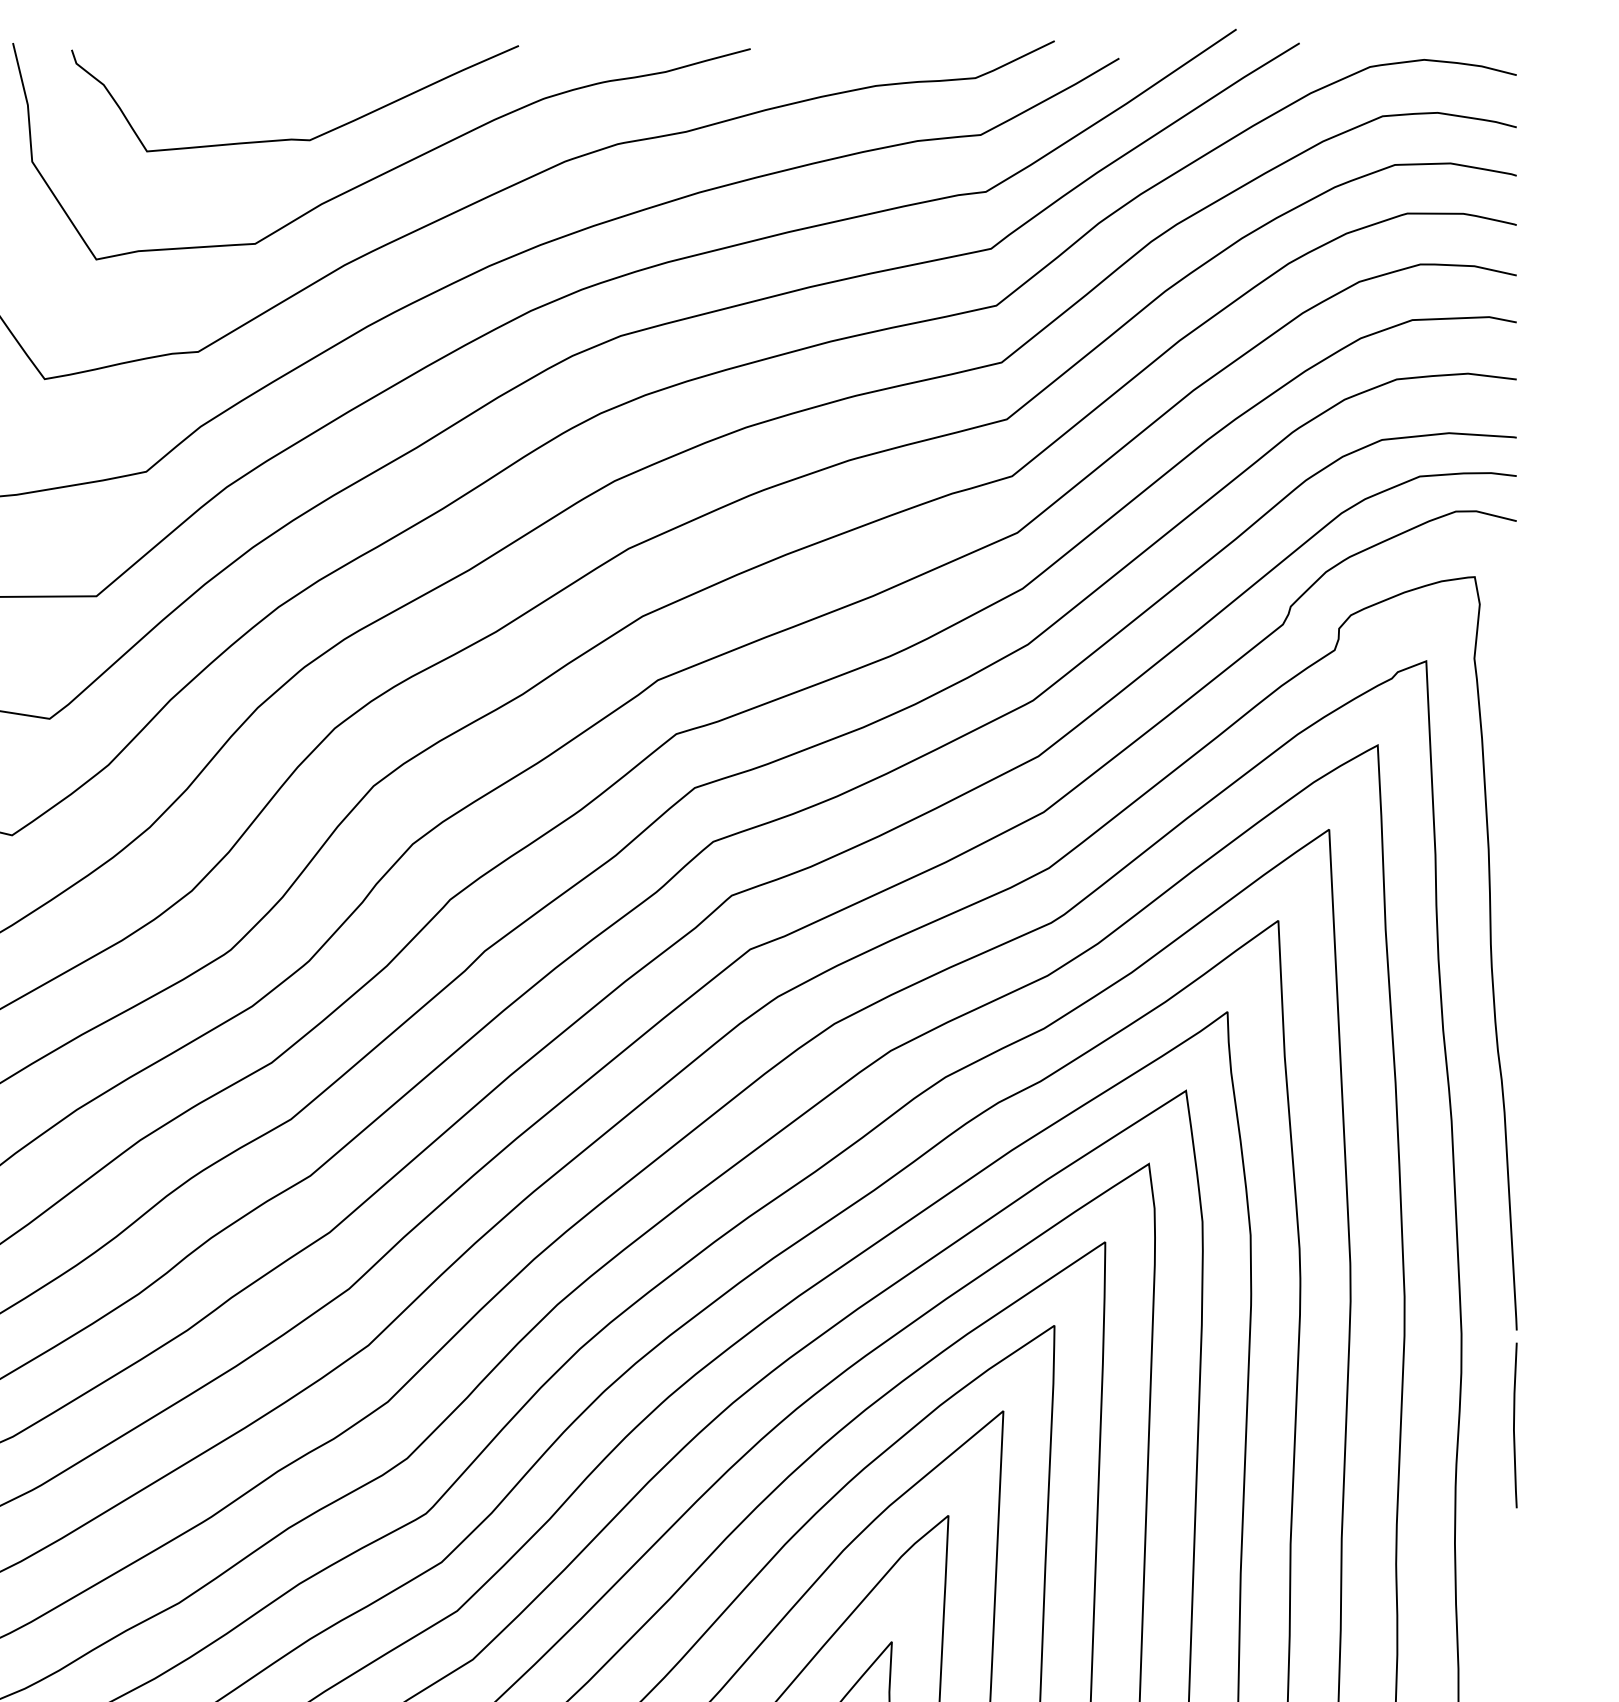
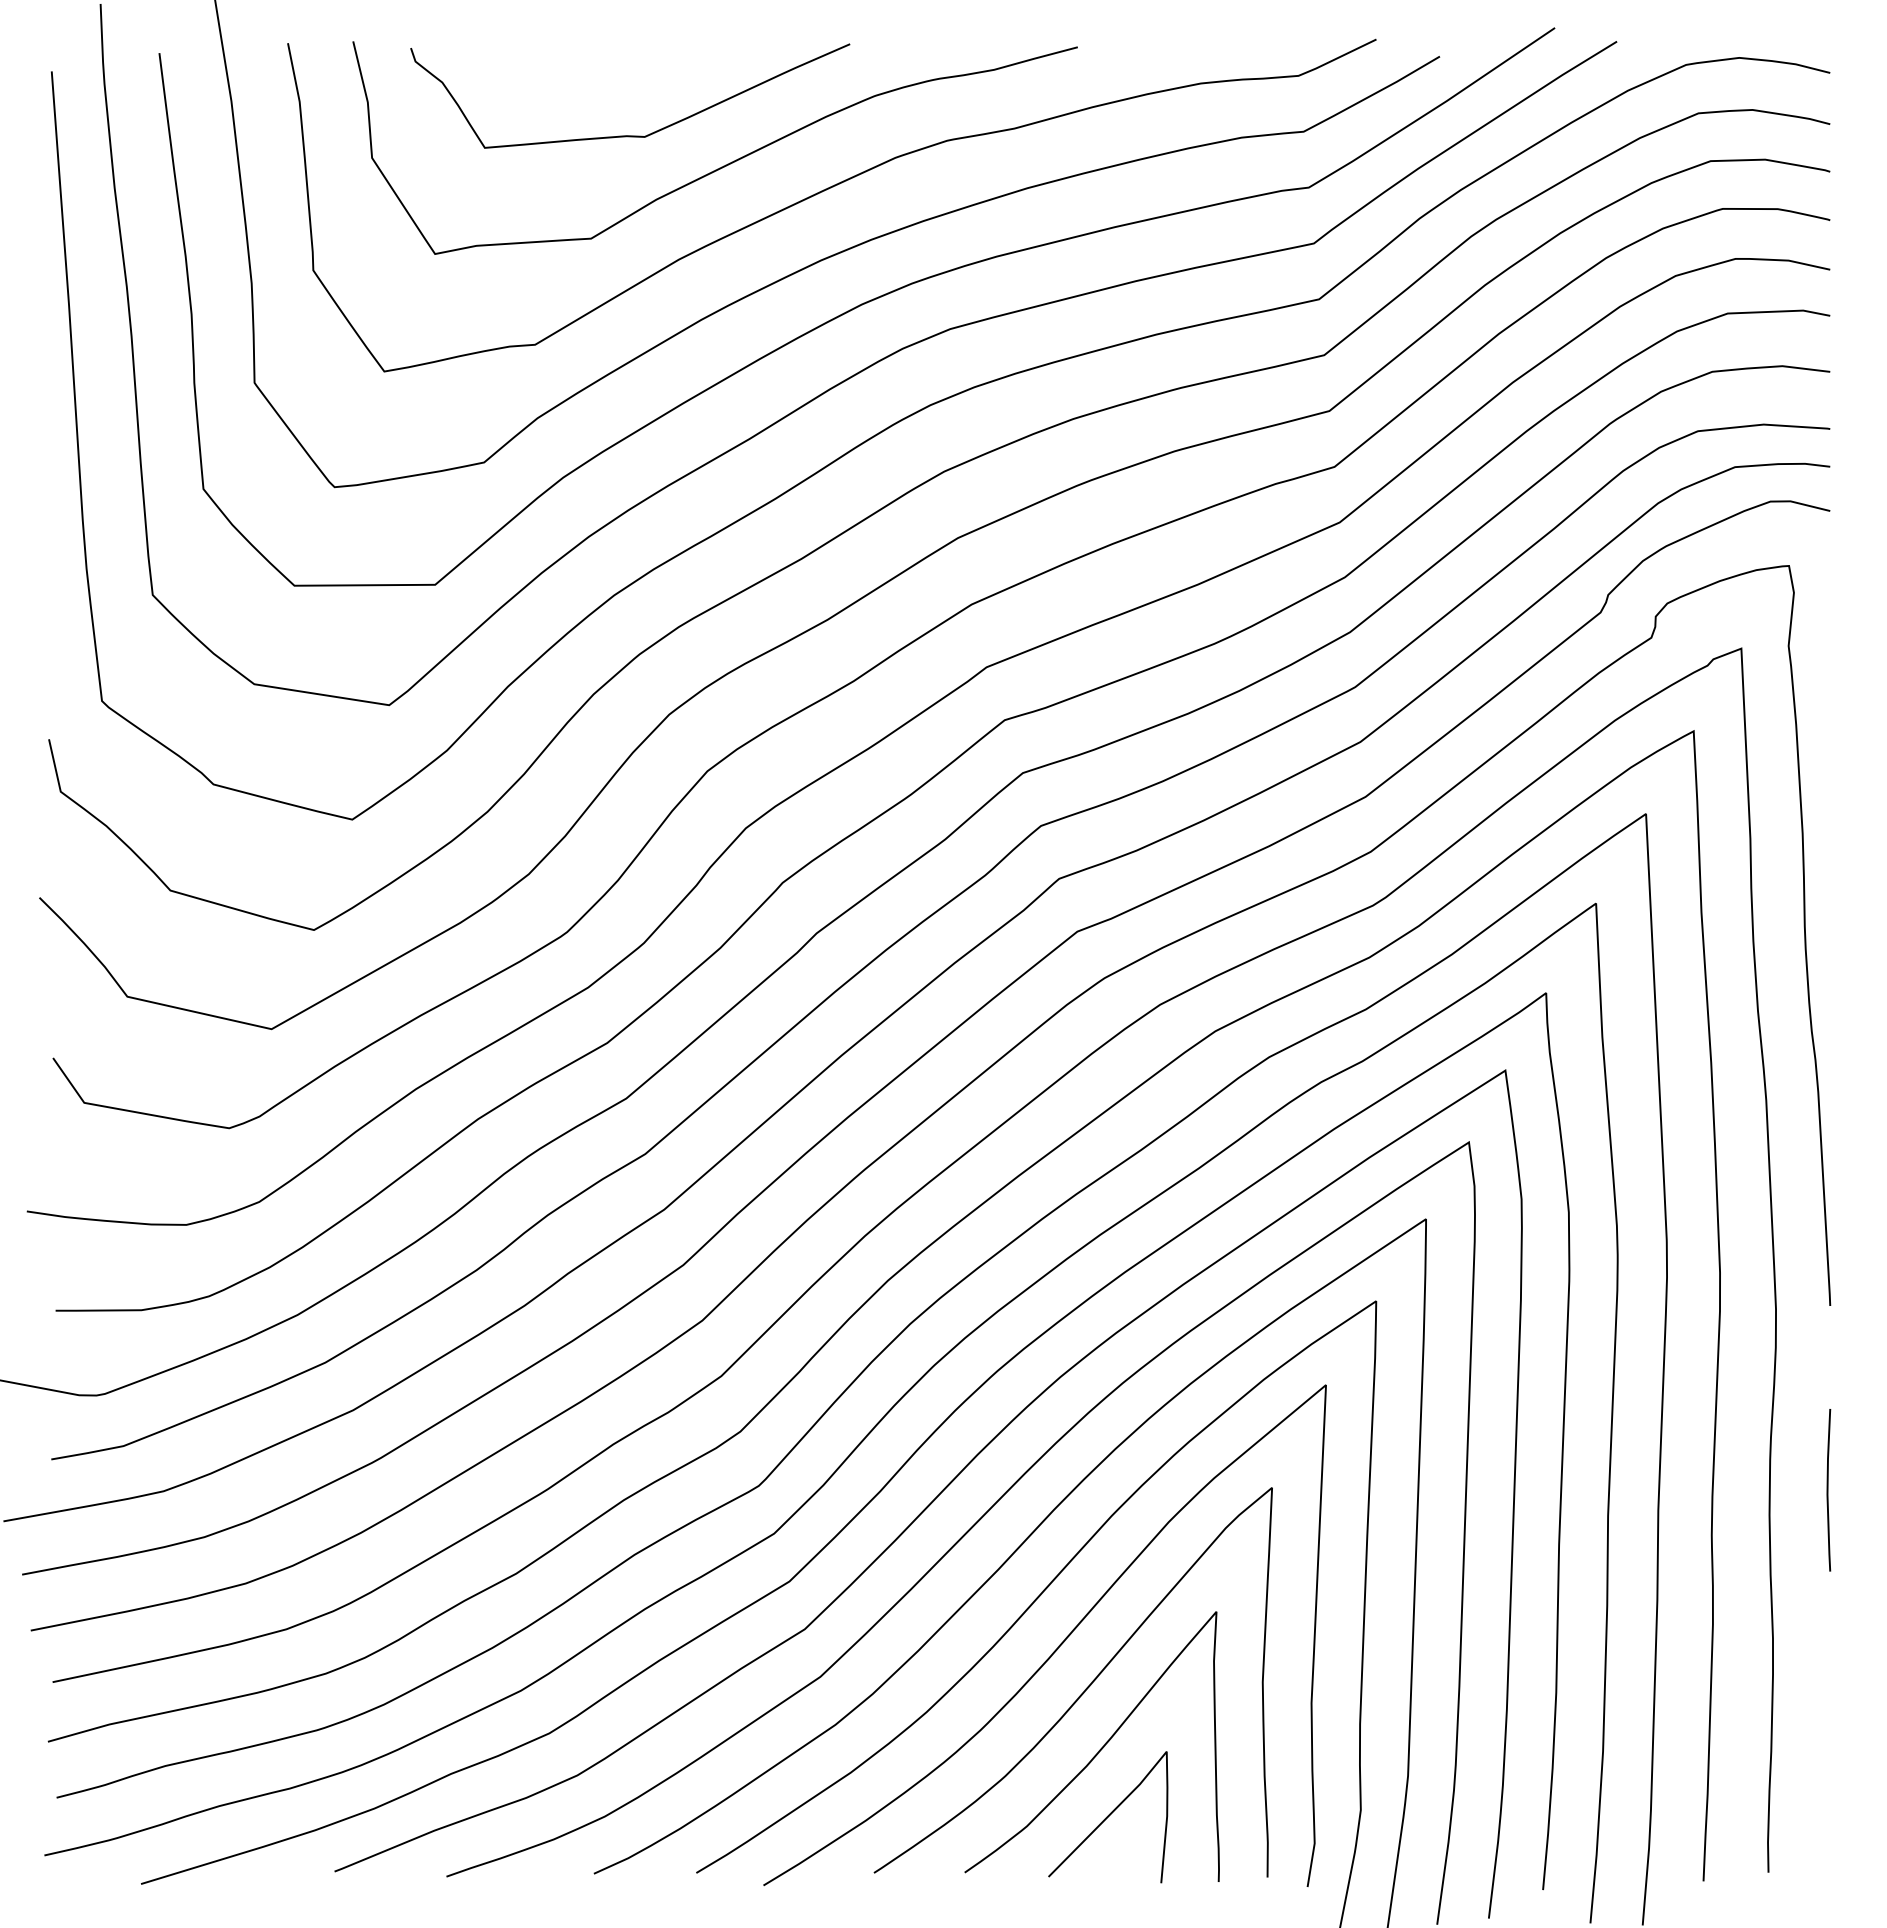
line: (1514, 1425) -> (1828, 1490), moved

